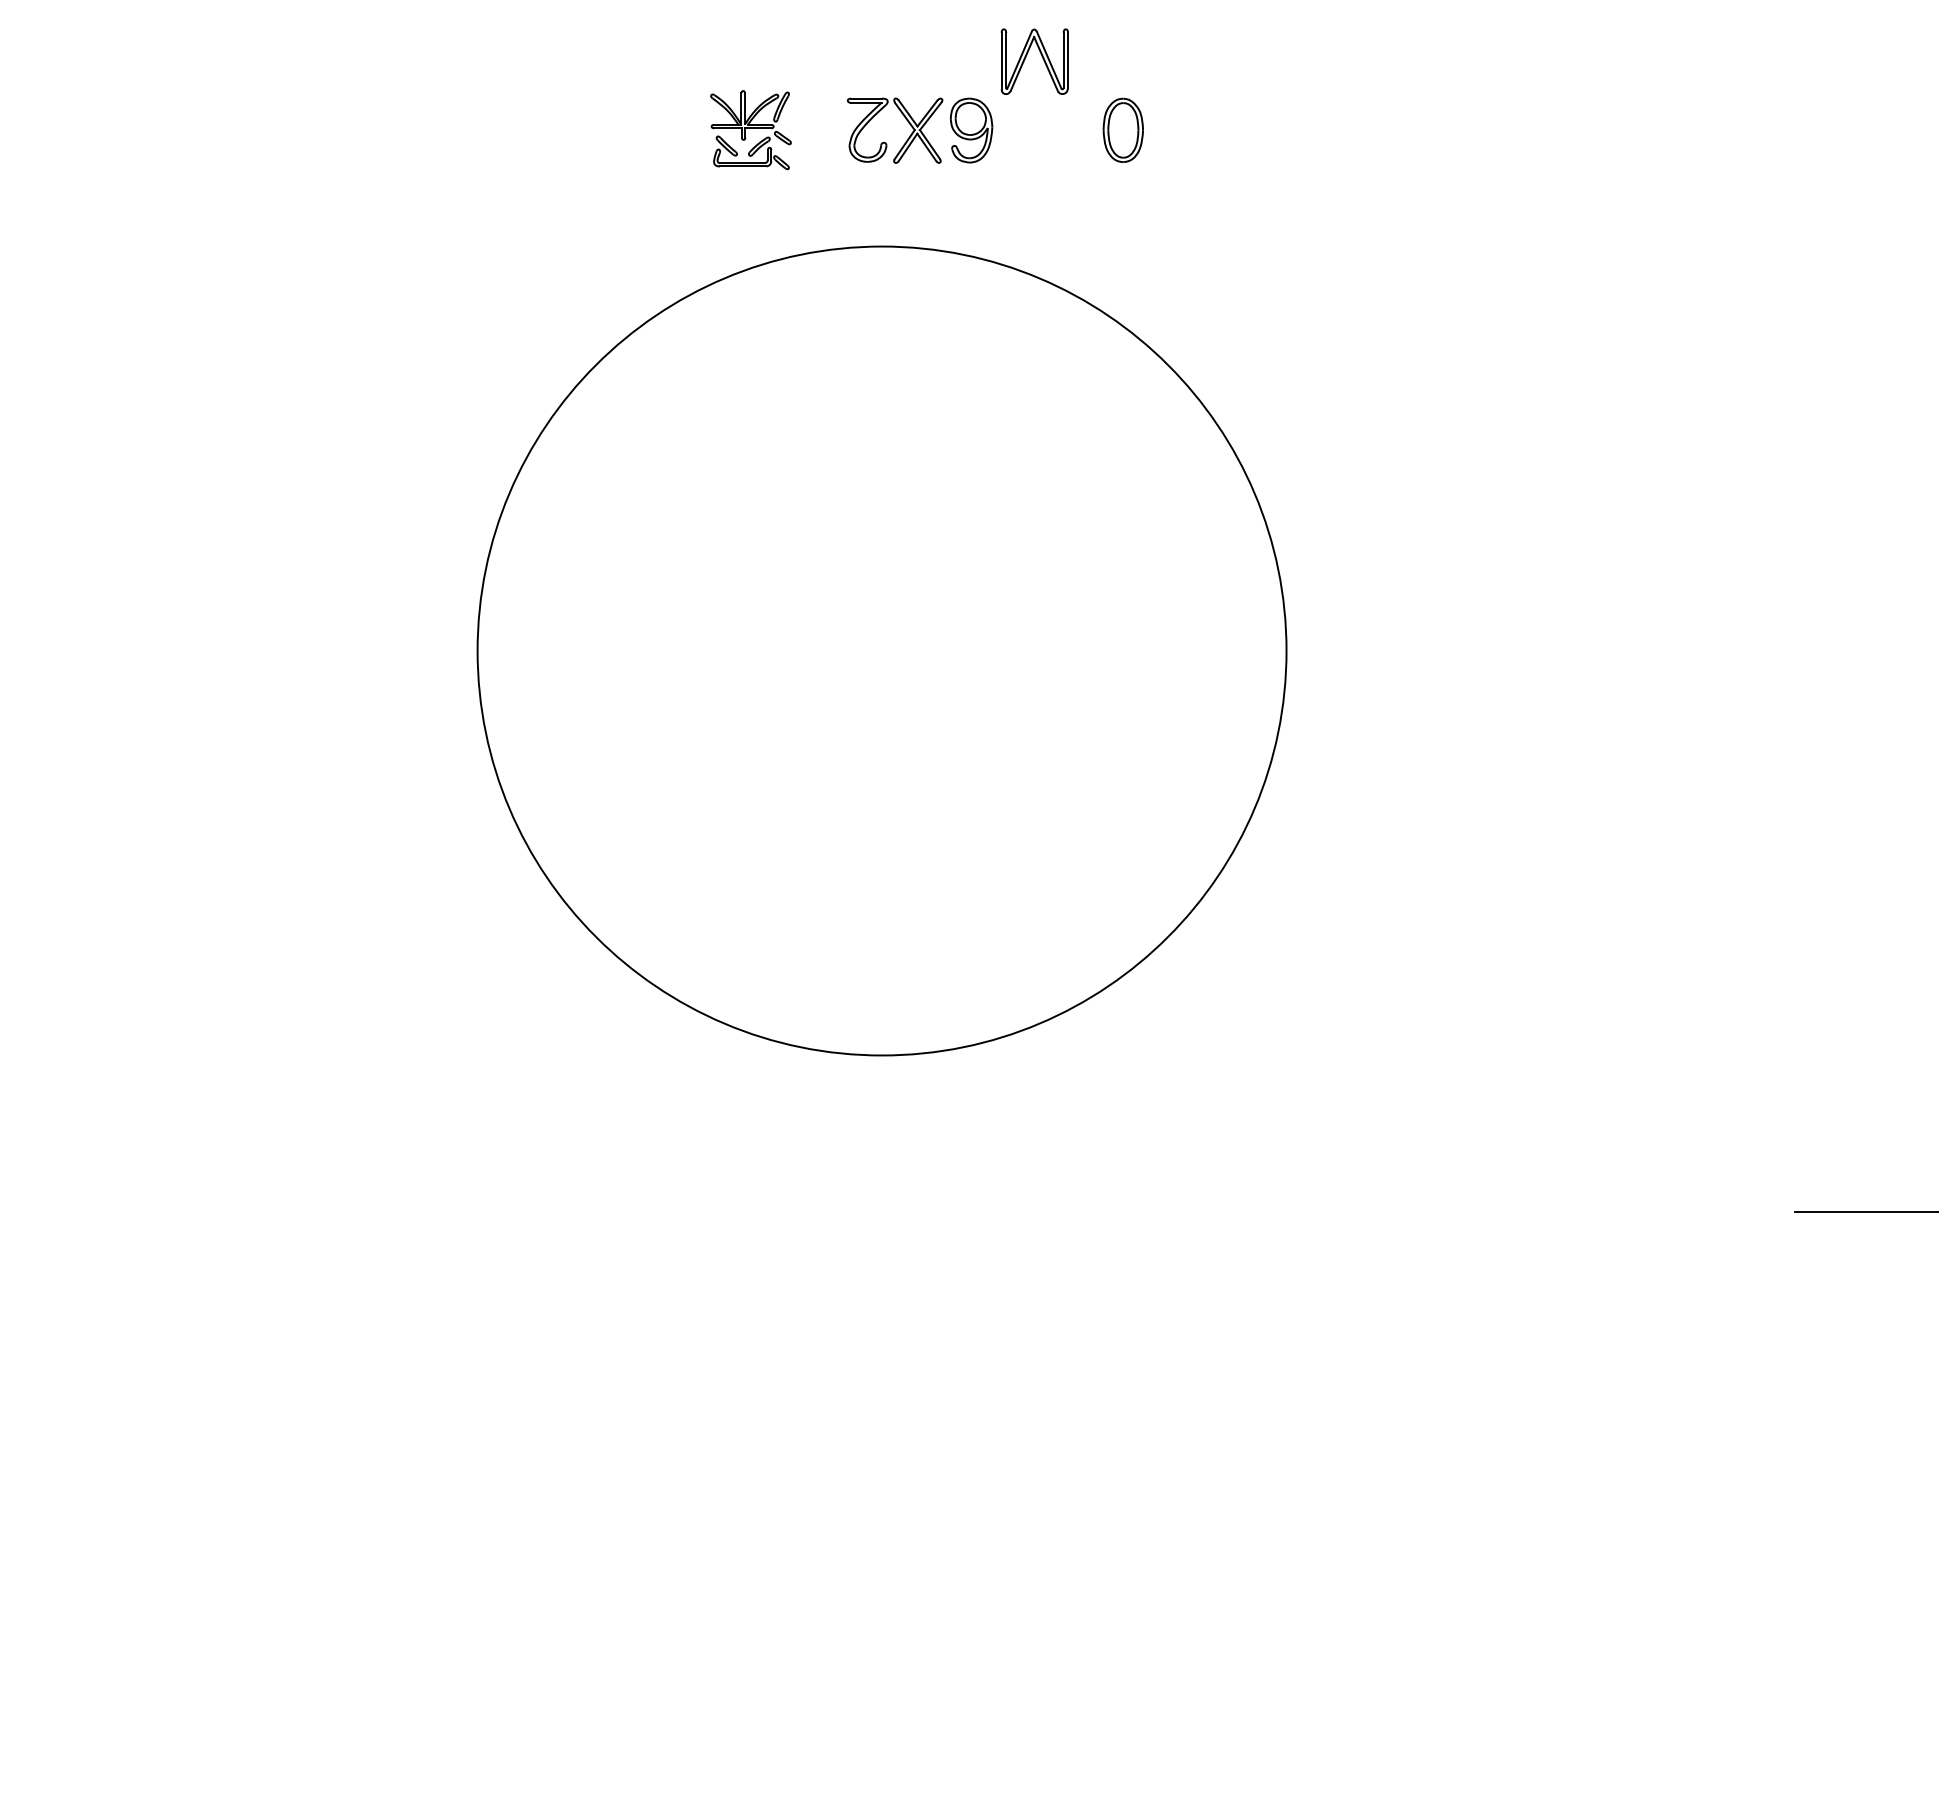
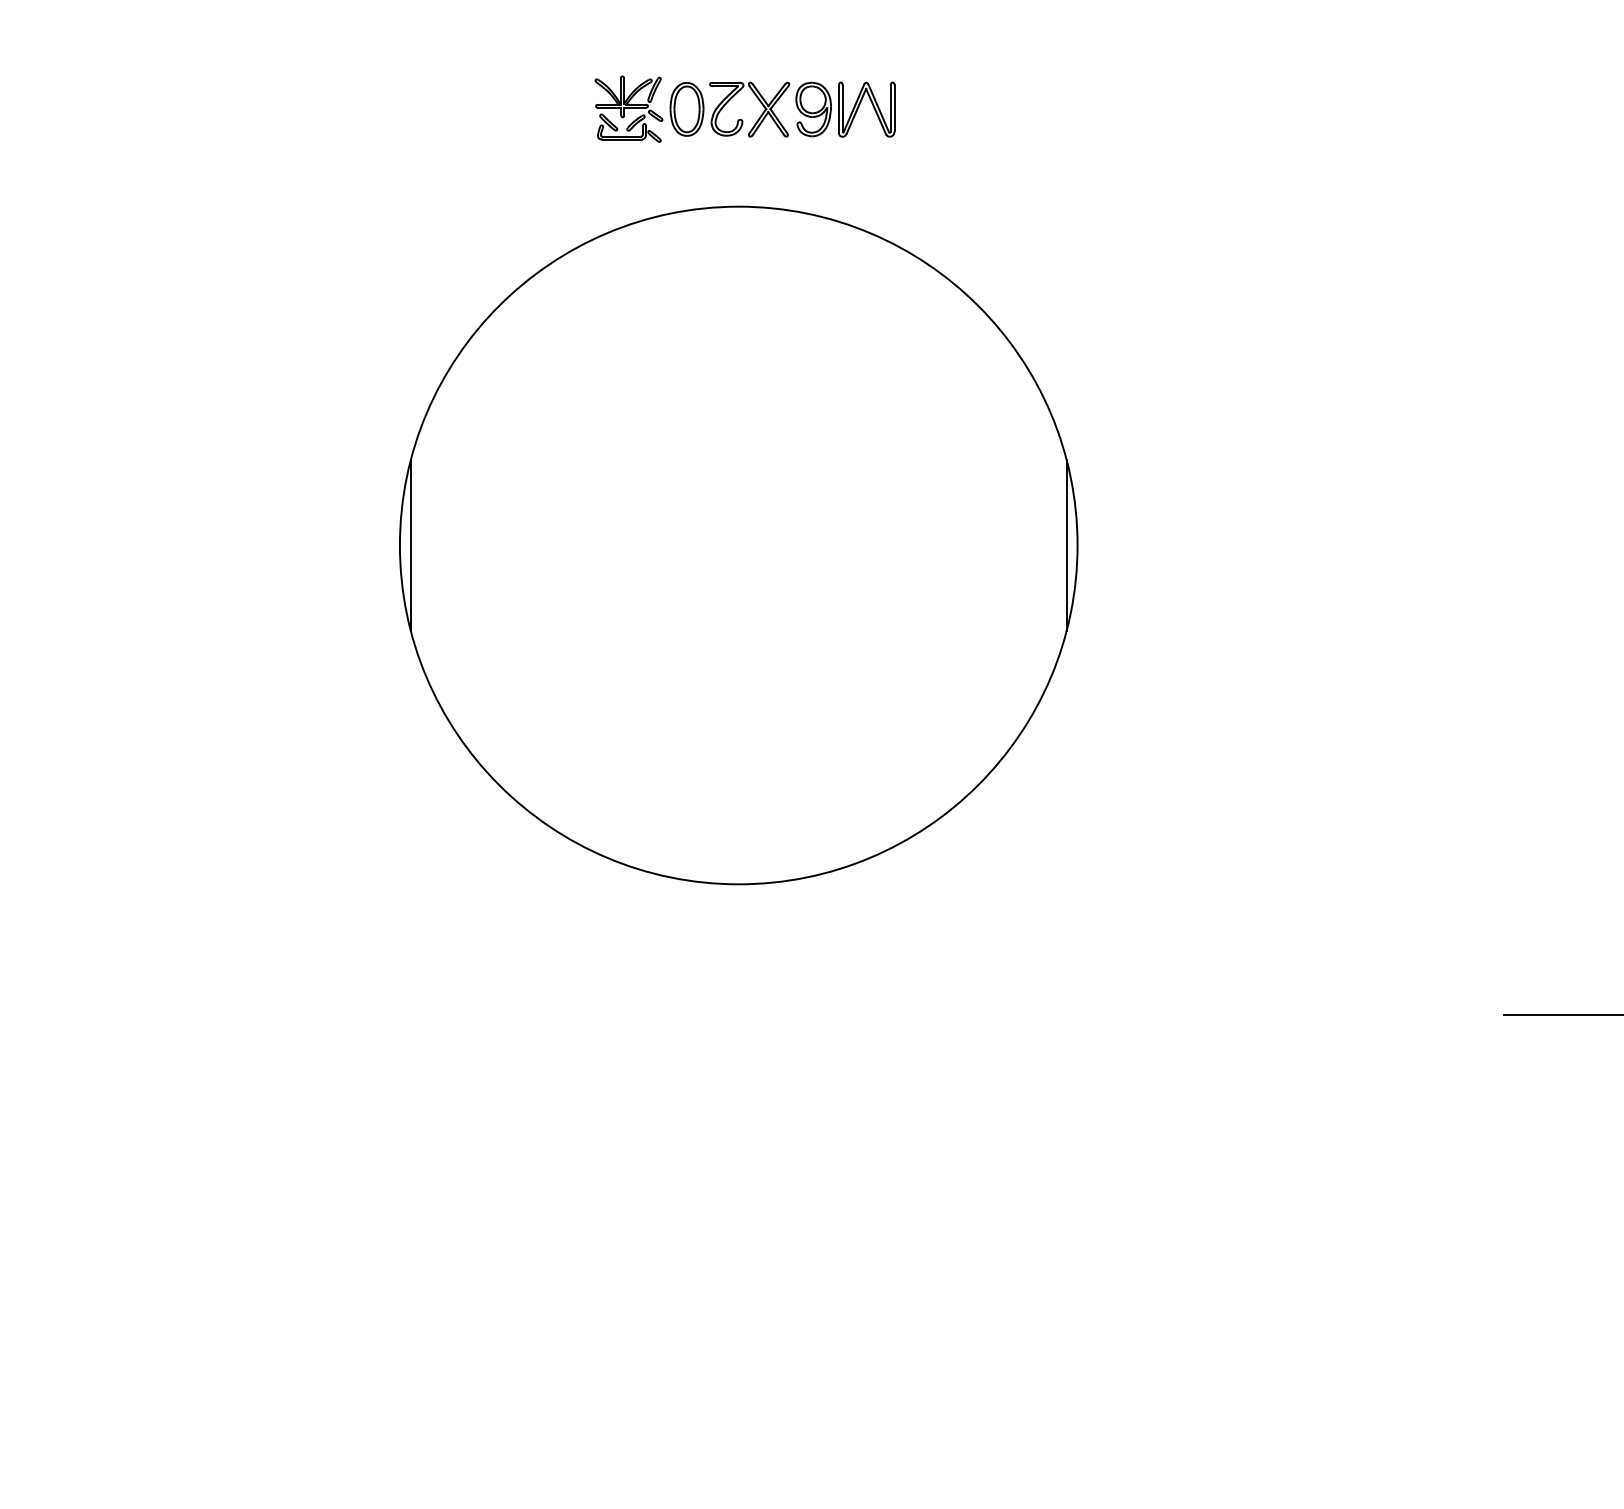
part: (1042, 58) -> (873, 106), moved
part: (1122, 129) -> (686, 108), moved
line: (490, 650) -> (410, 545), added
line: (1273, 650) -> (1066, 545), added

